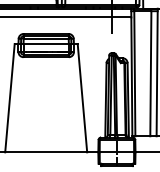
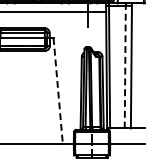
line: (150, 73) -> (124, 66), solid -> dashed
line: (82, 98) -> (58, 91), solid -> dashed

